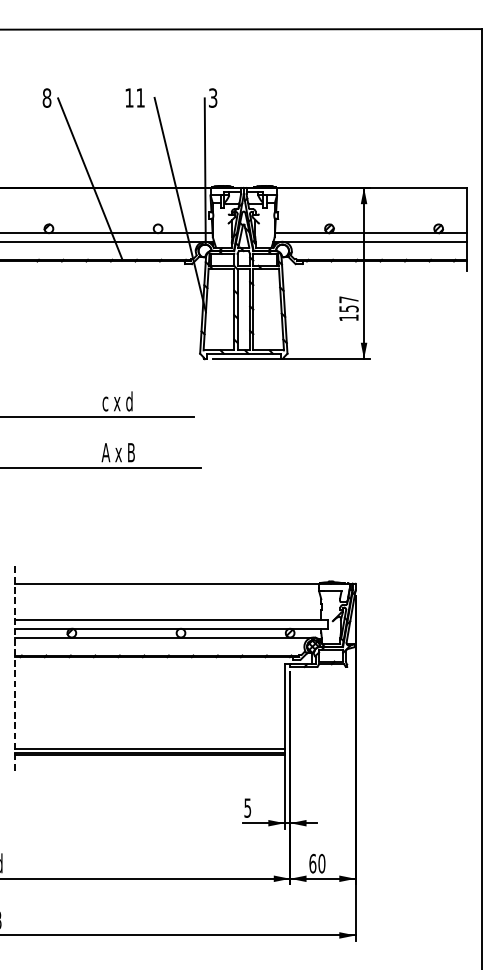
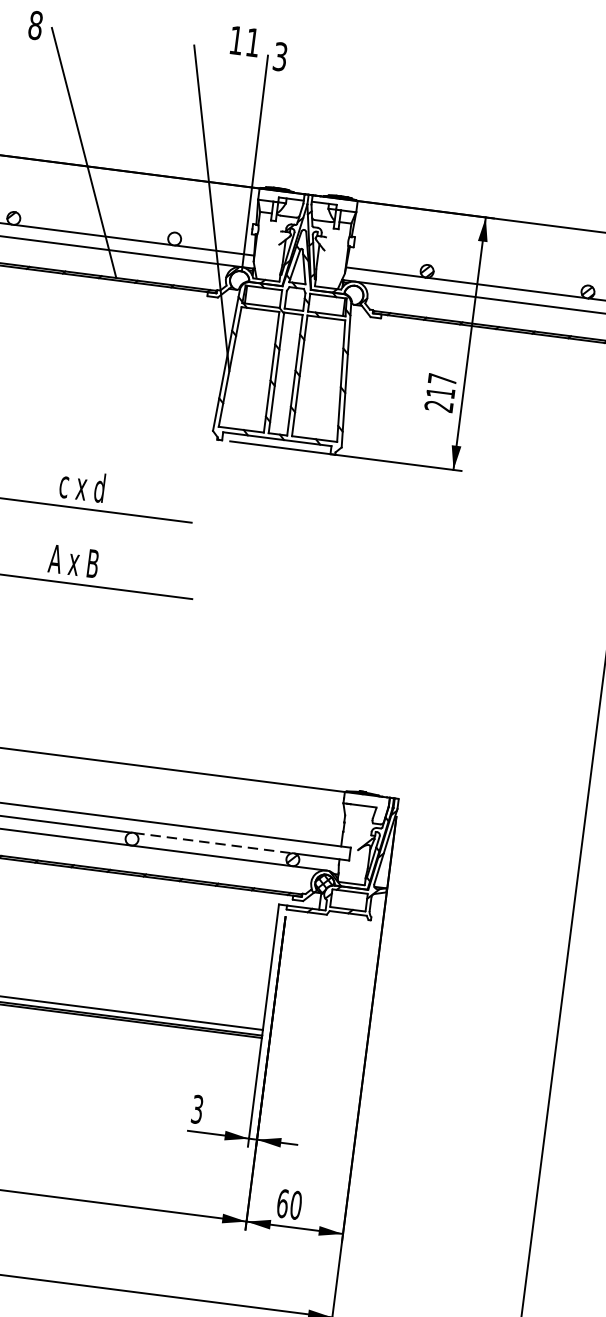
text: (134, 97) -> (244, 40), moved
text: (348, 313) -> (439, 399), 157 -> 217
line: (235, 628) -> (213, 842), solid -> dashed
text: (247, 807) -> (197, 1108), 5 -> 3

